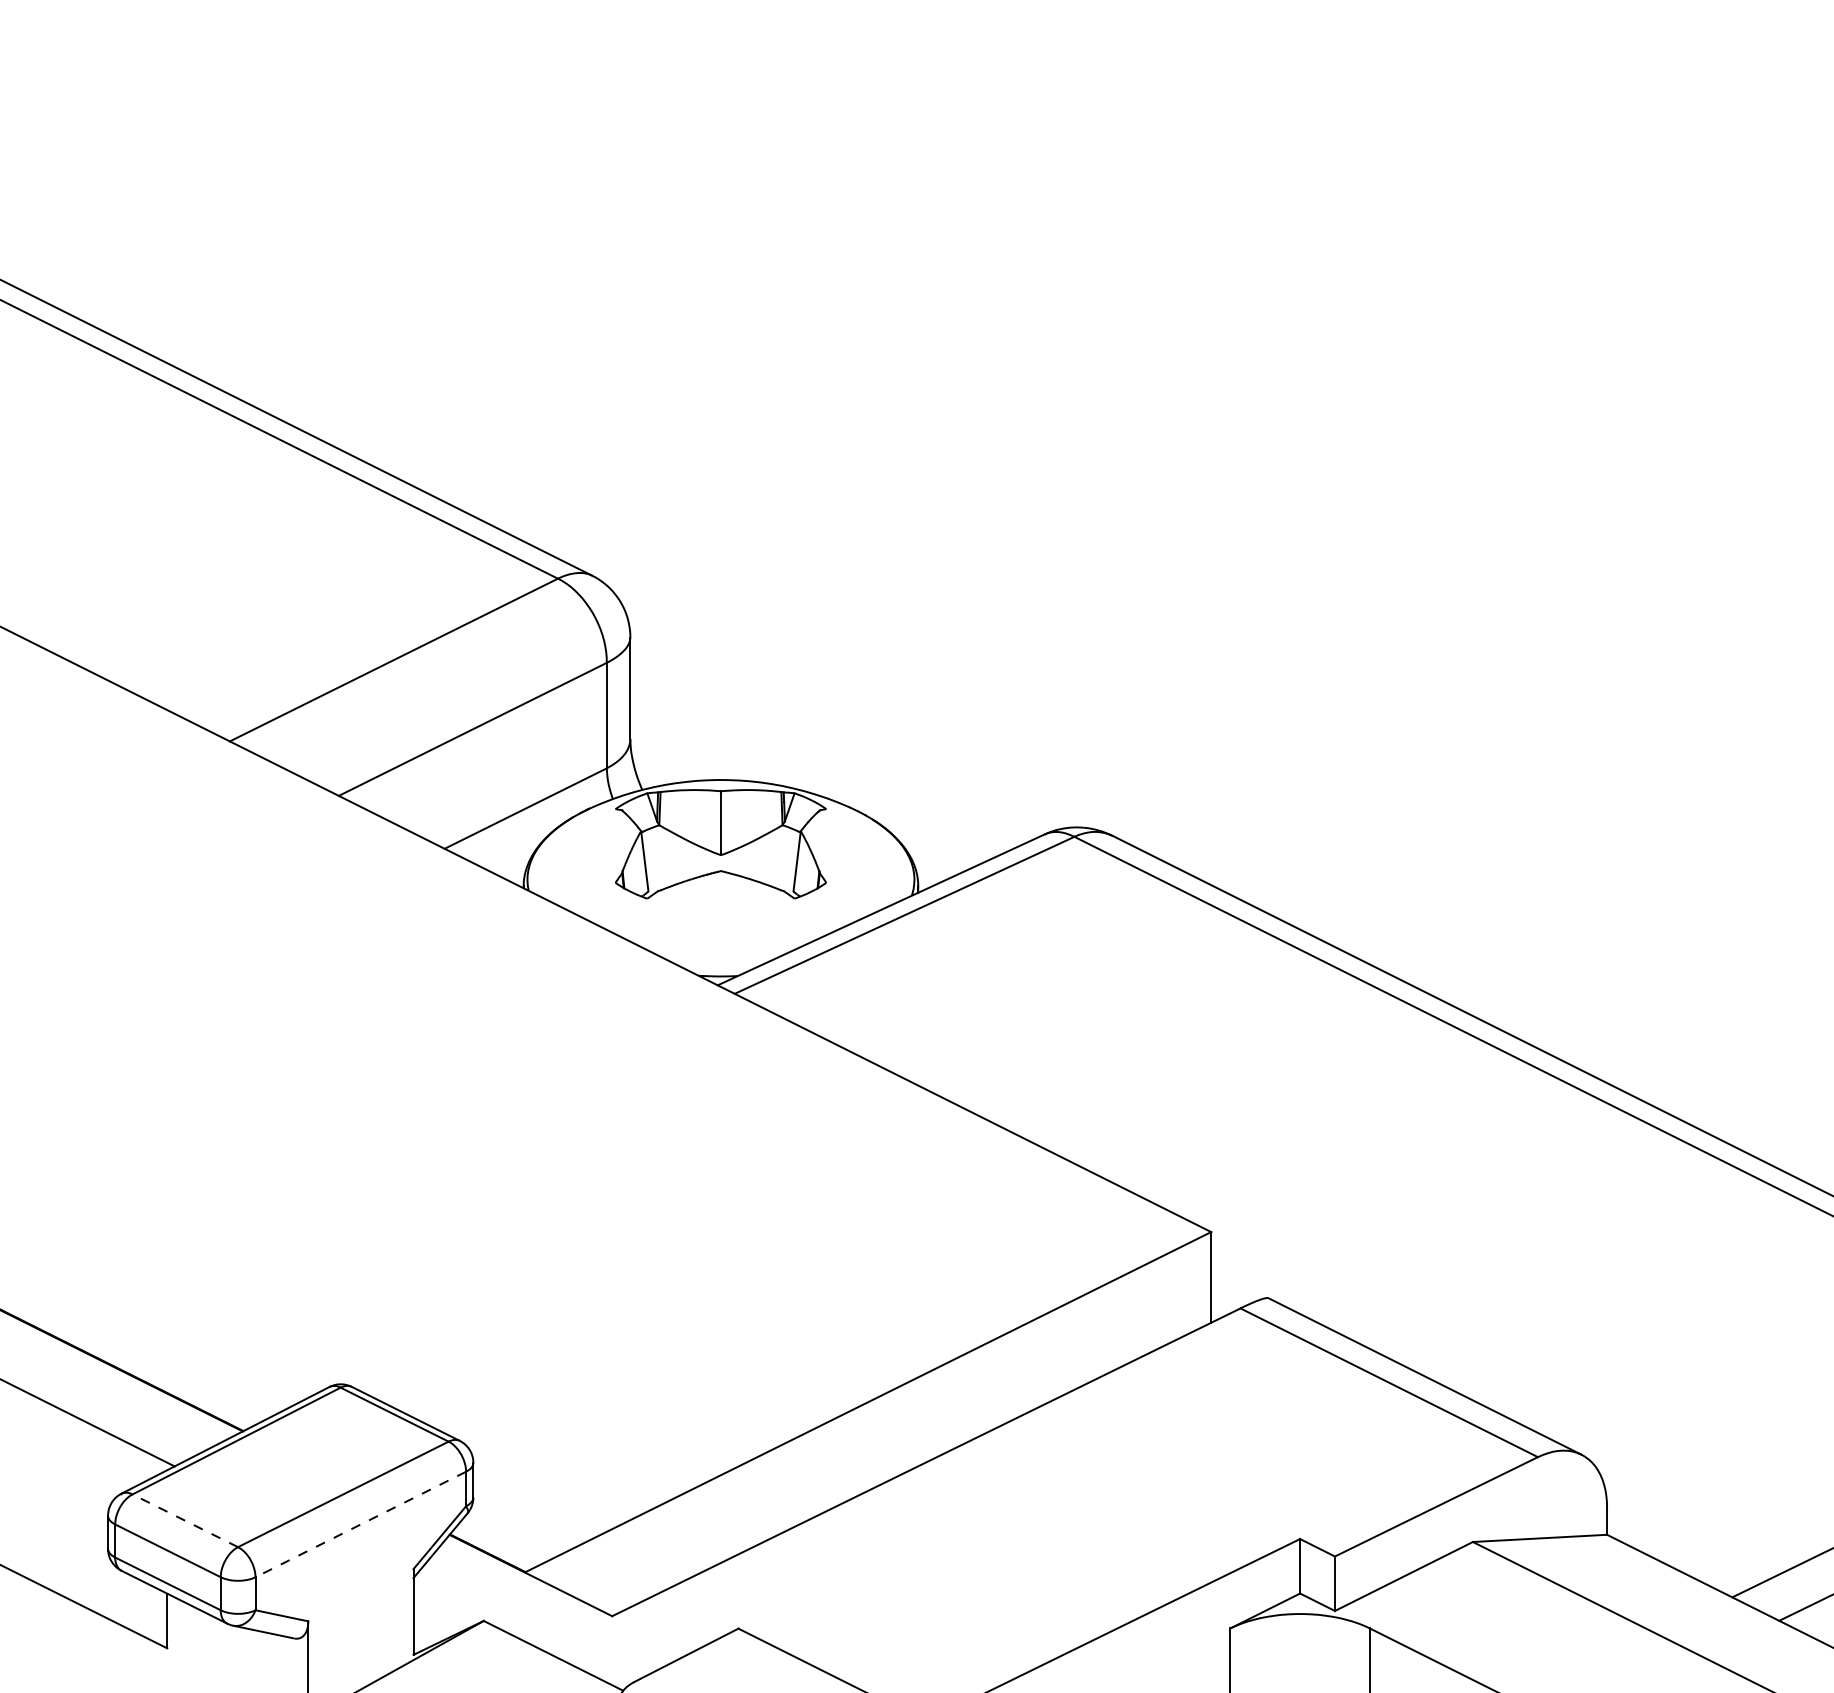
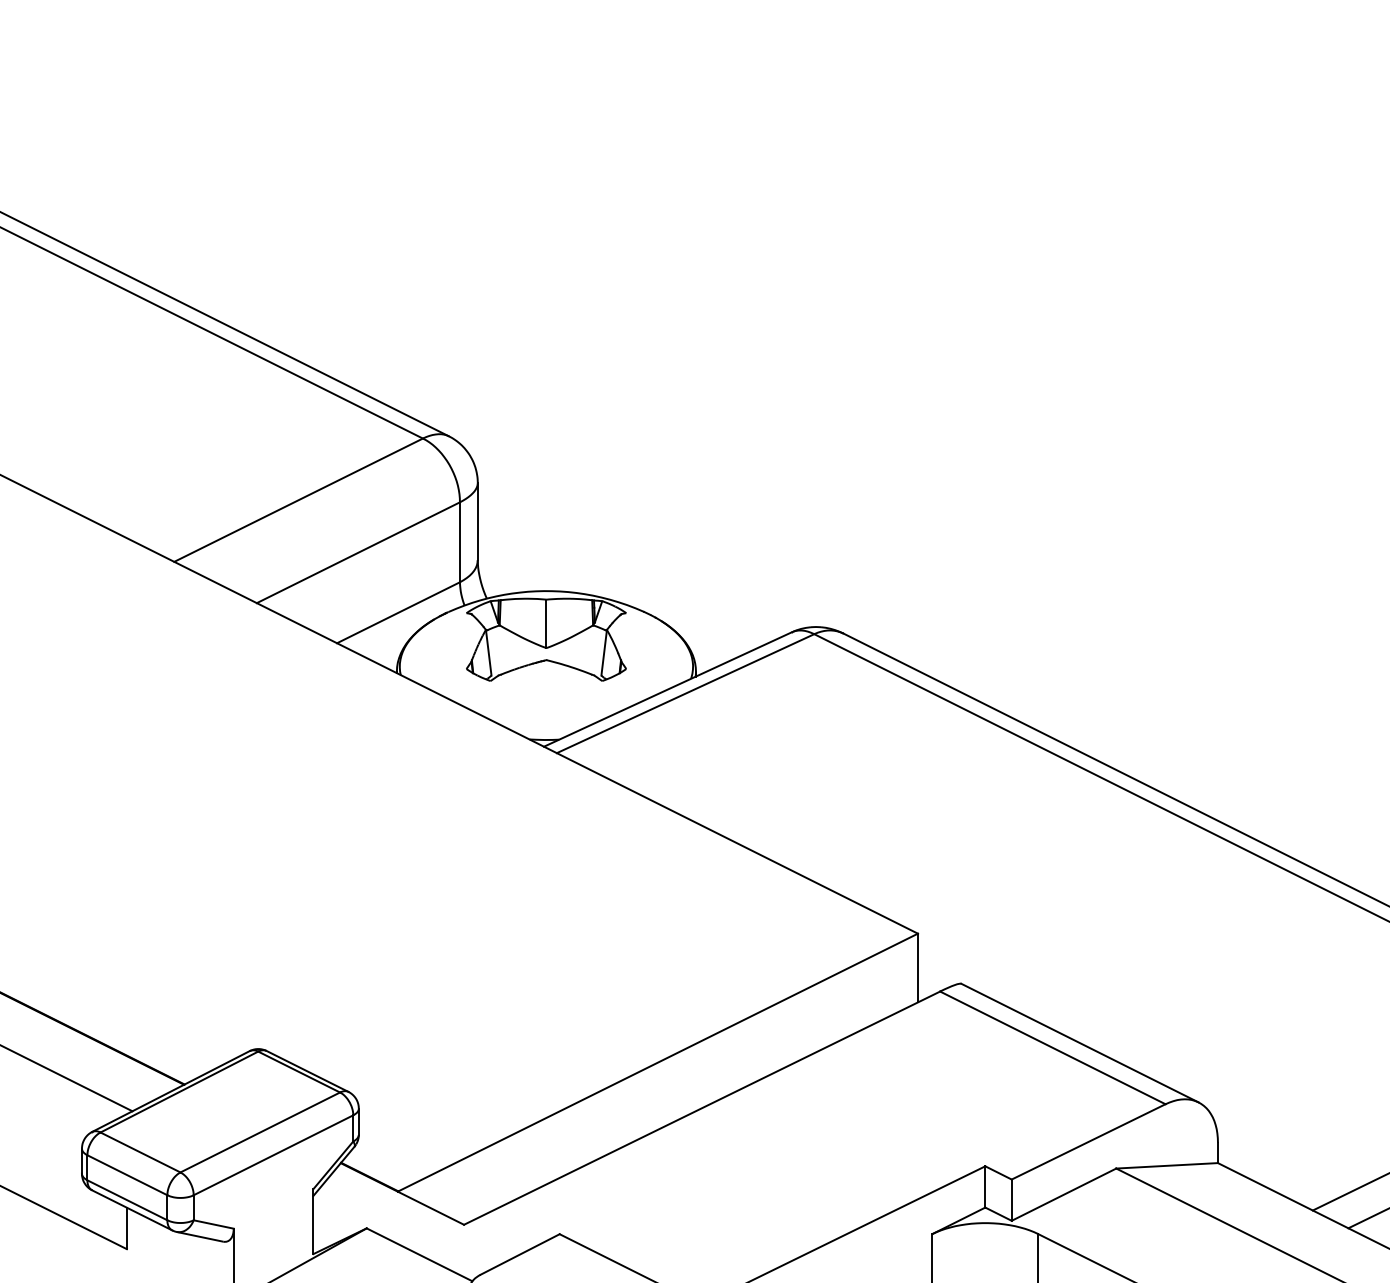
line: (185, 1520) -> (140, 1152), dashed -> solid
line: (360, 1524) -> (273, 1155), dashed -> solid

